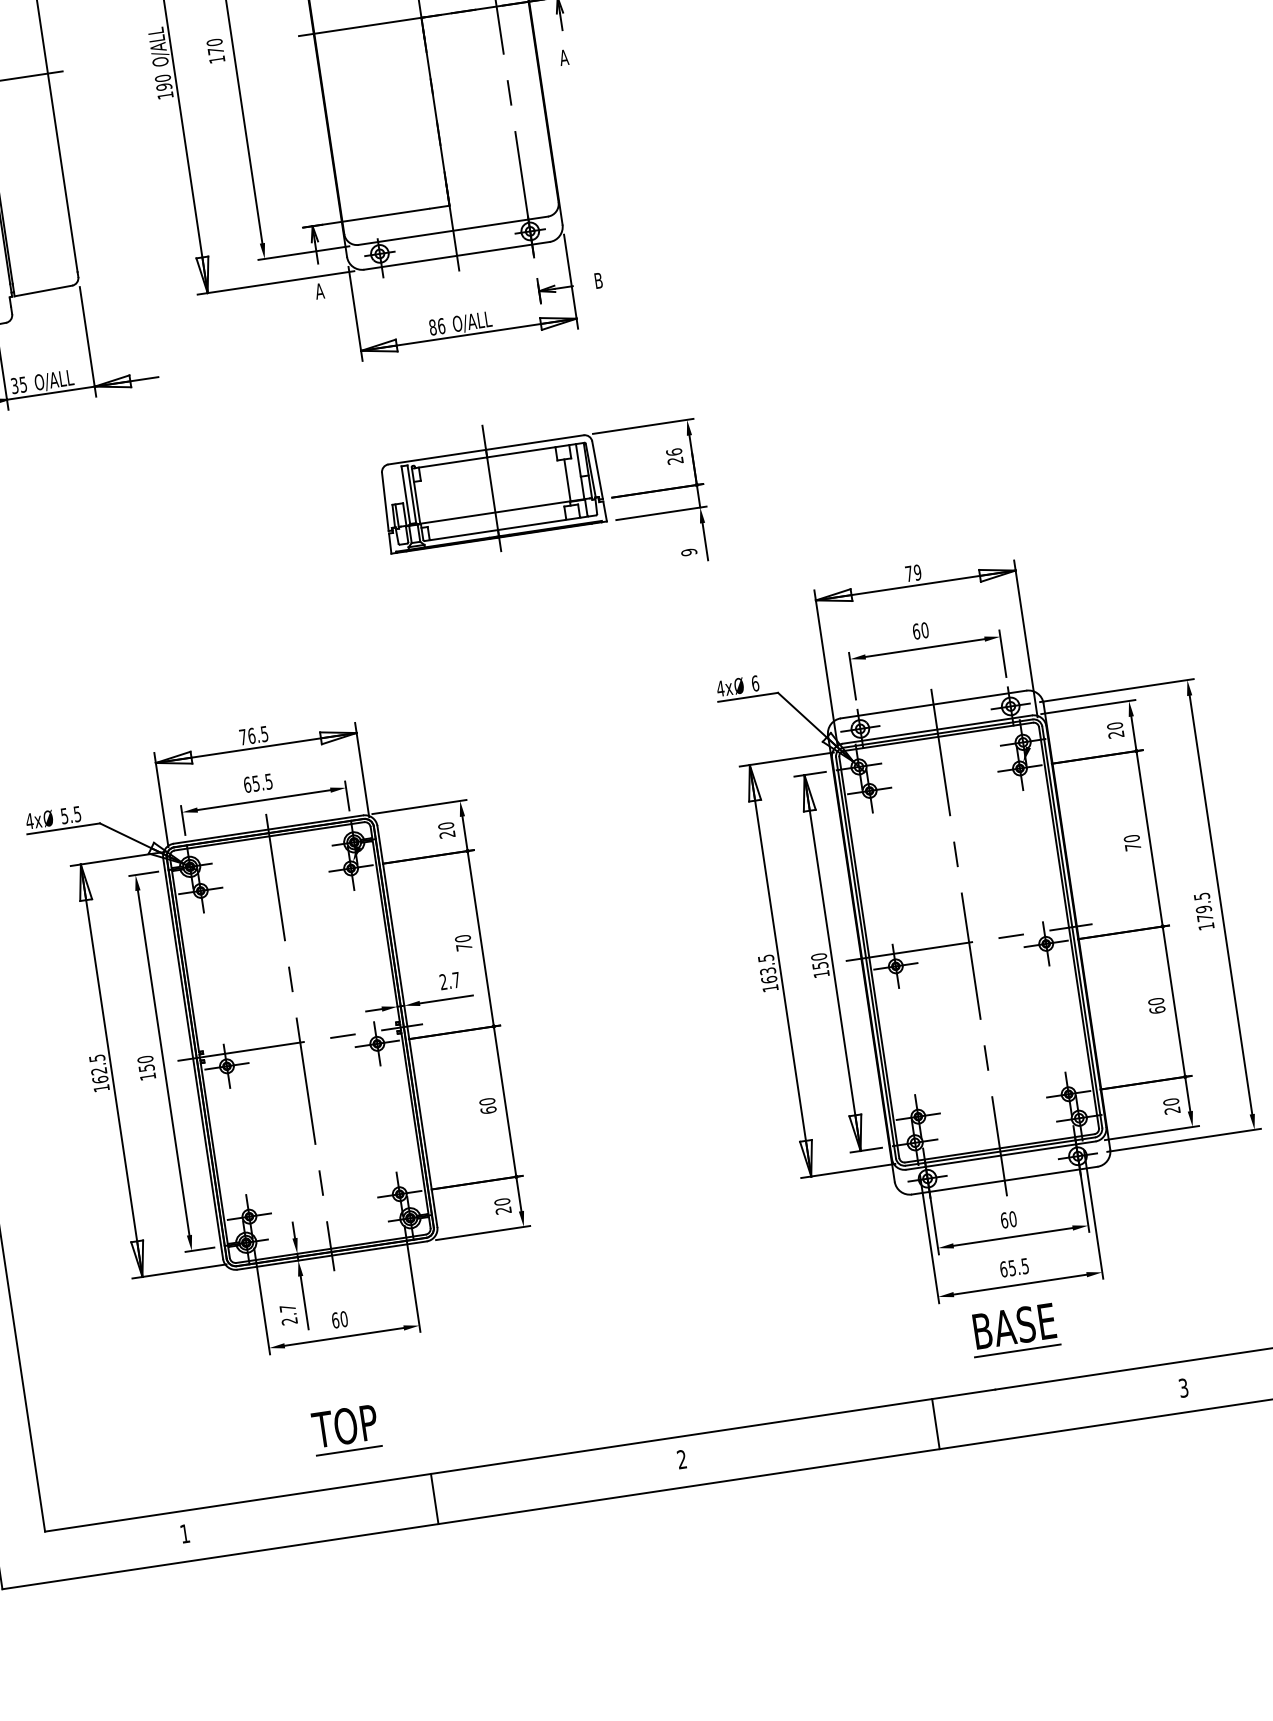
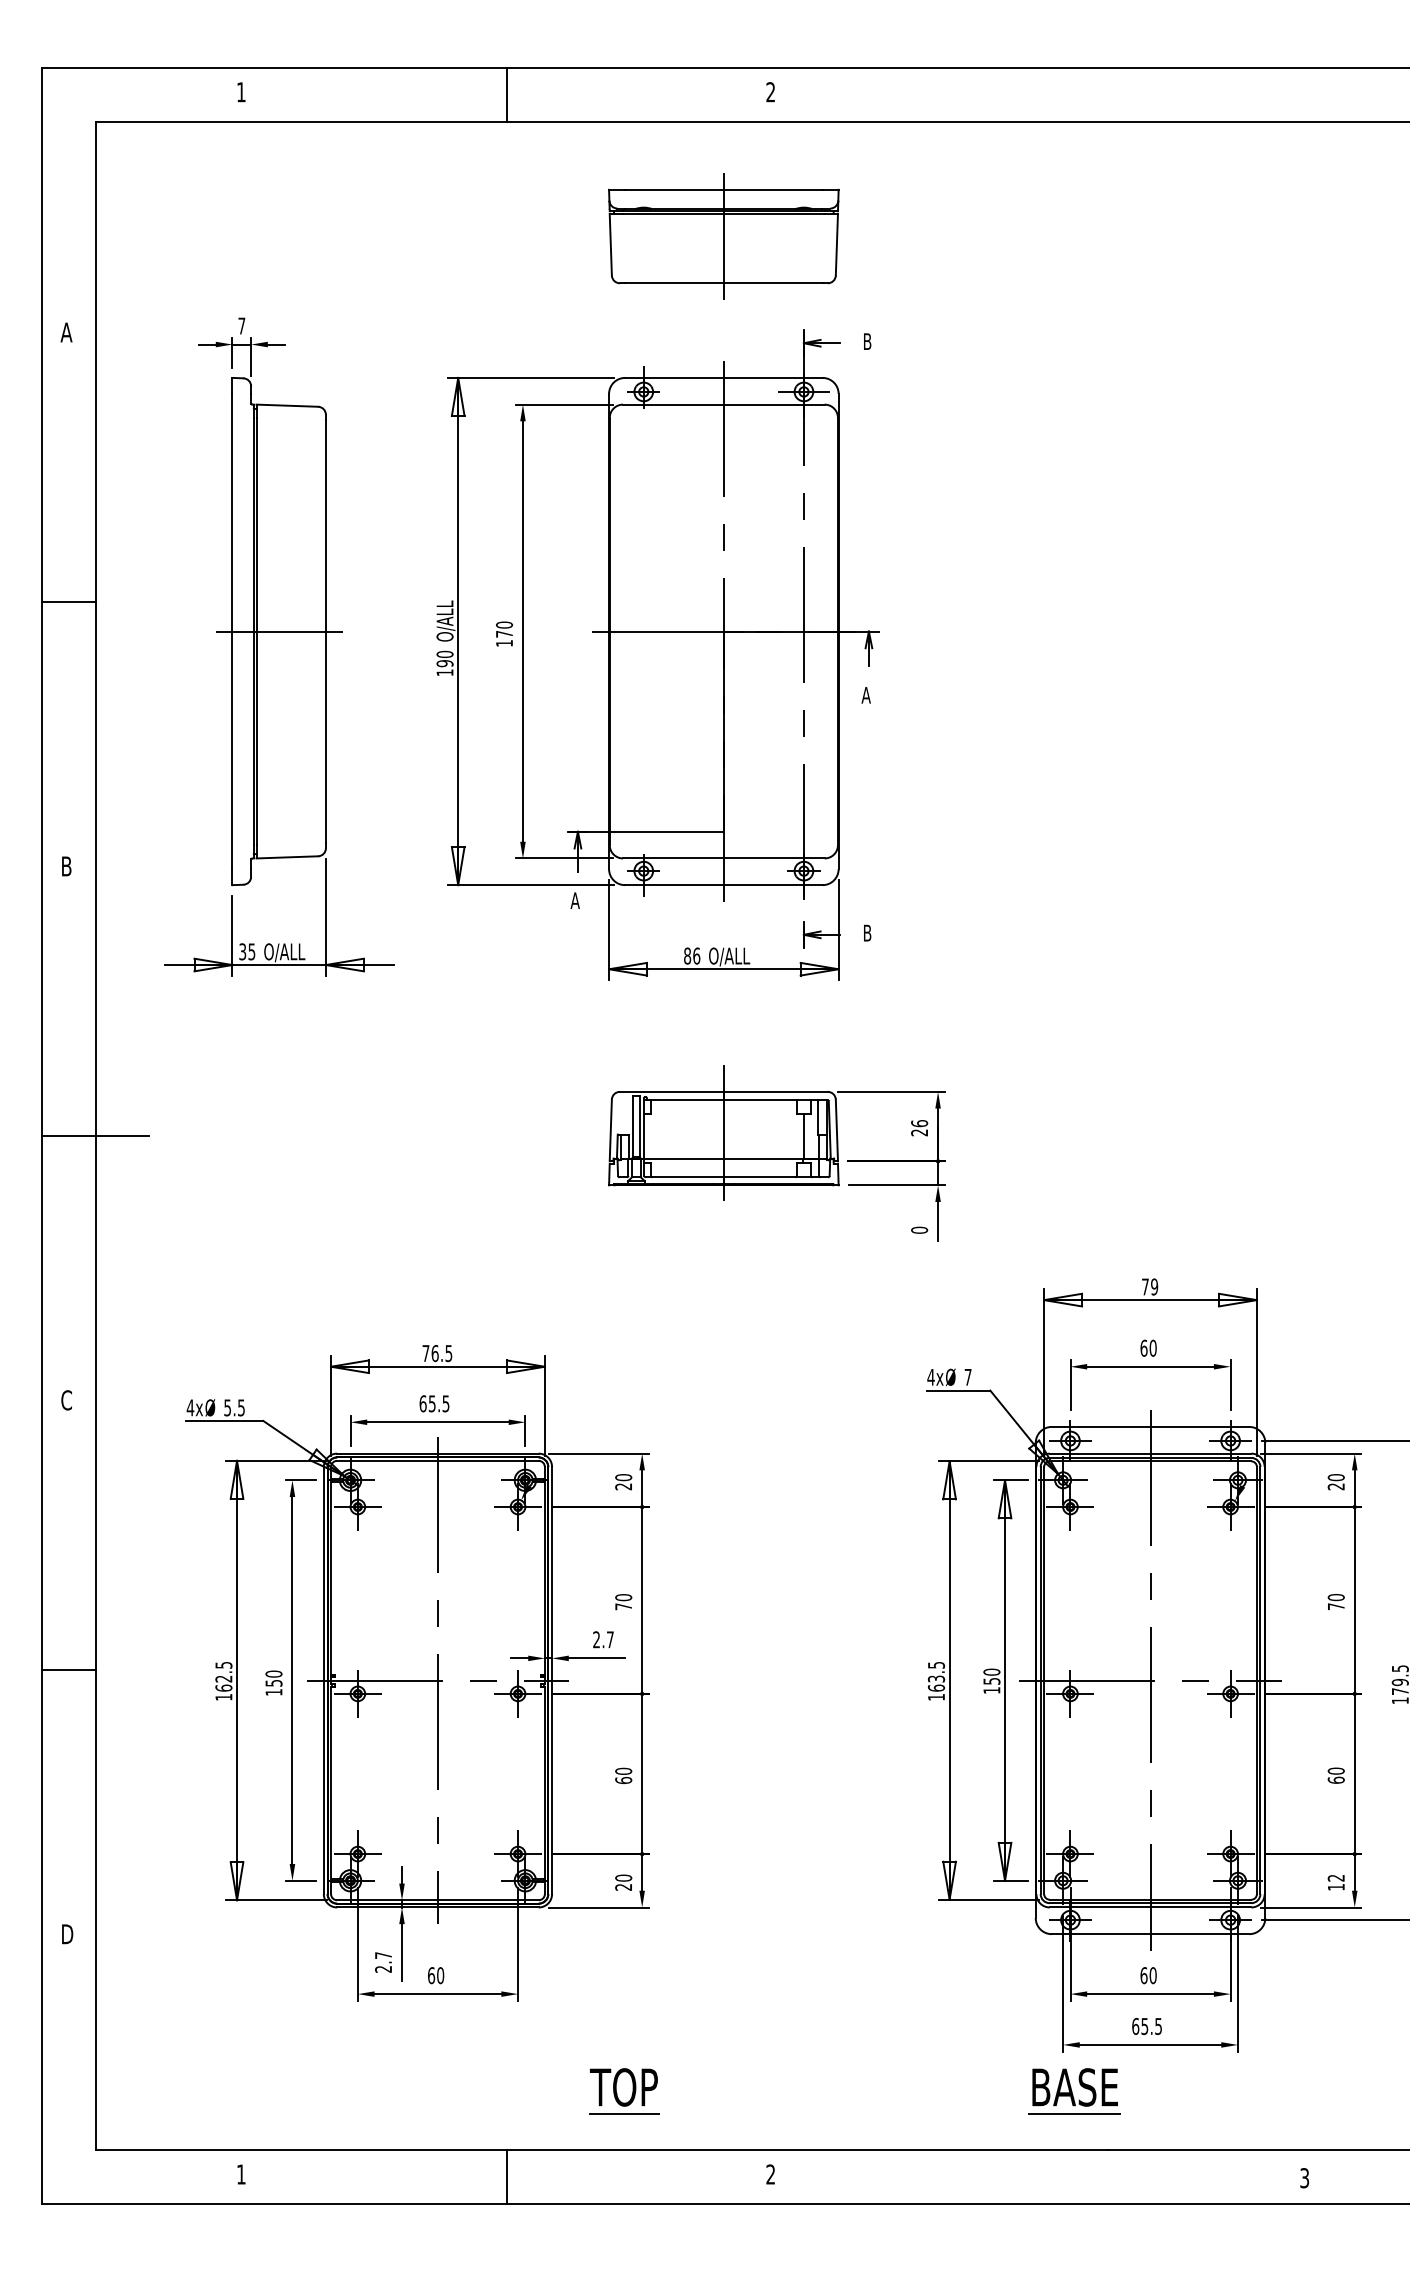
text: (689, 551) -> (919, 1229), 9 -> 0
text: (754, 682) -> (967, 1376), 6 -> 7
text: (1171, 1106) -> (1335, 1882), 20 -> 12
part: (1014, 1330) -> (1074, 2091), moved
line: (935, 1423) -> (1040, 2176), removed
part: (346, 1430) -> (624, 2091), moved

